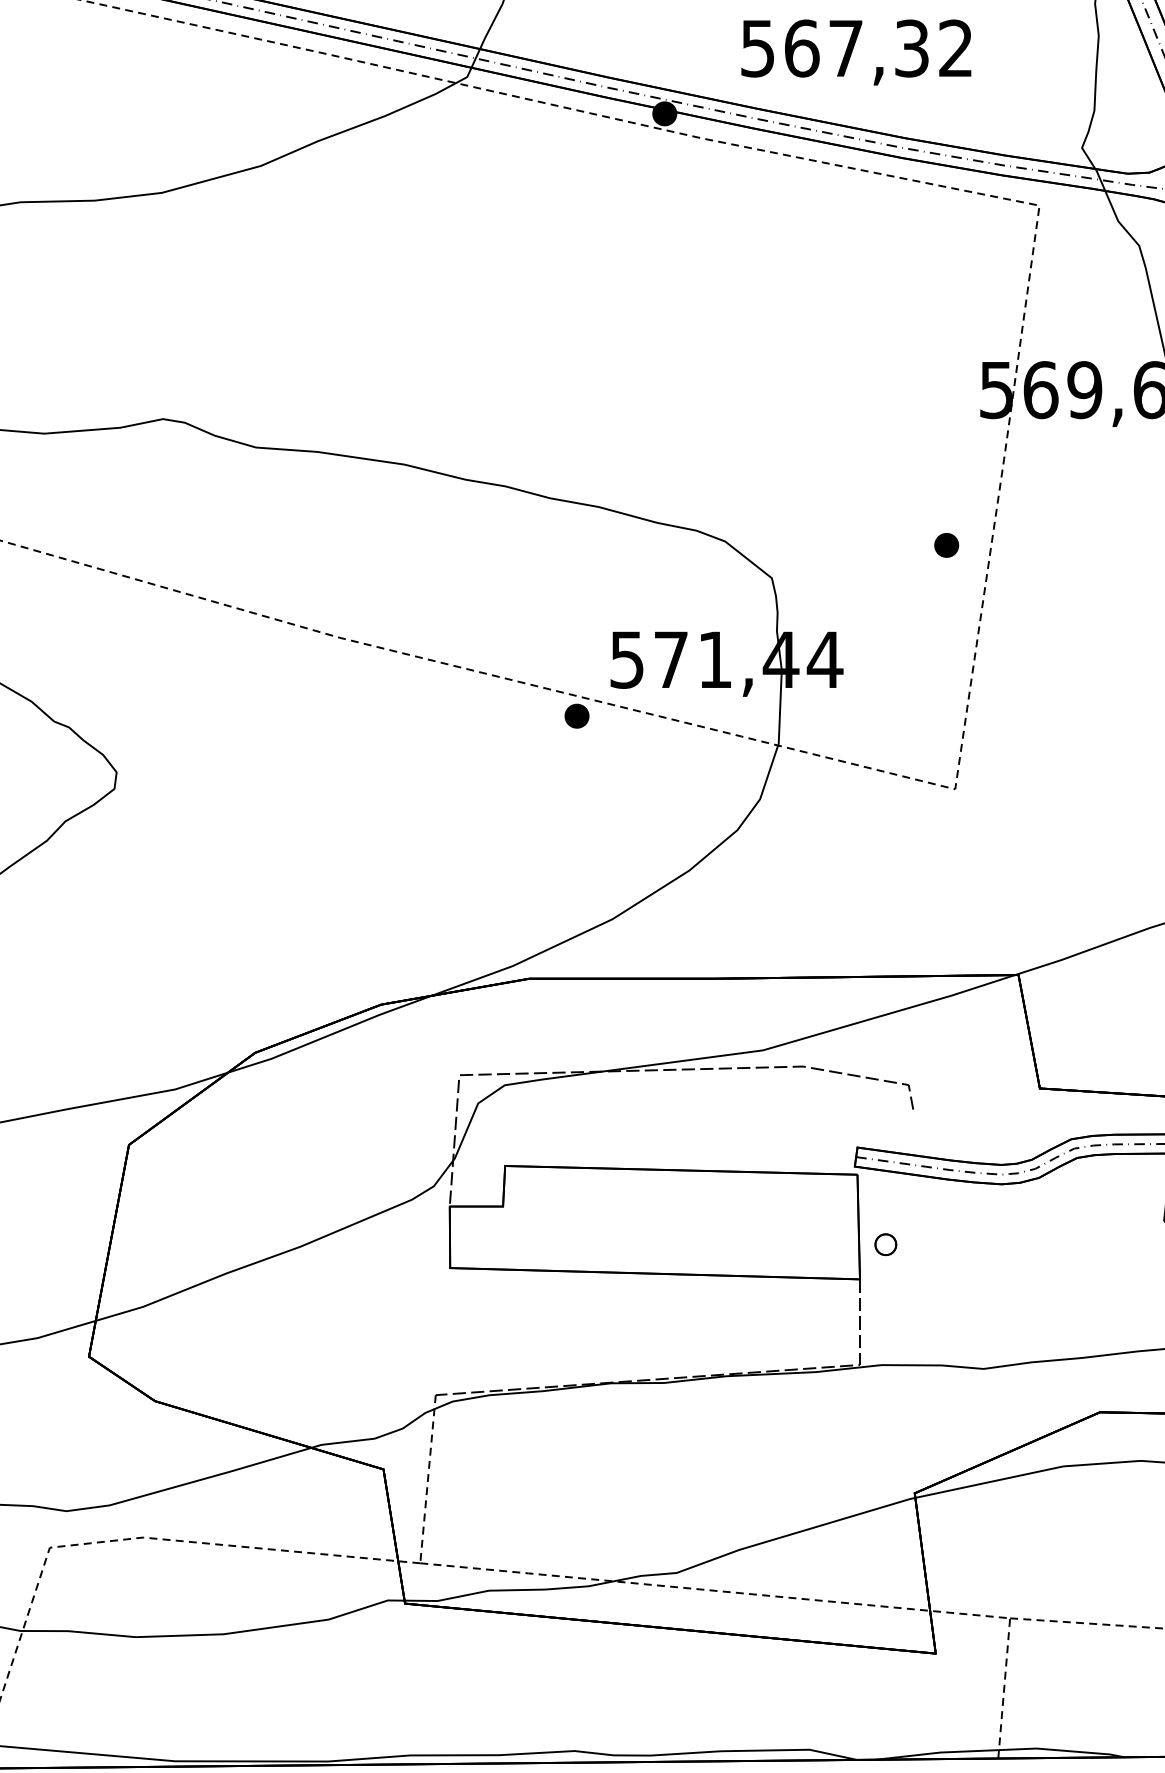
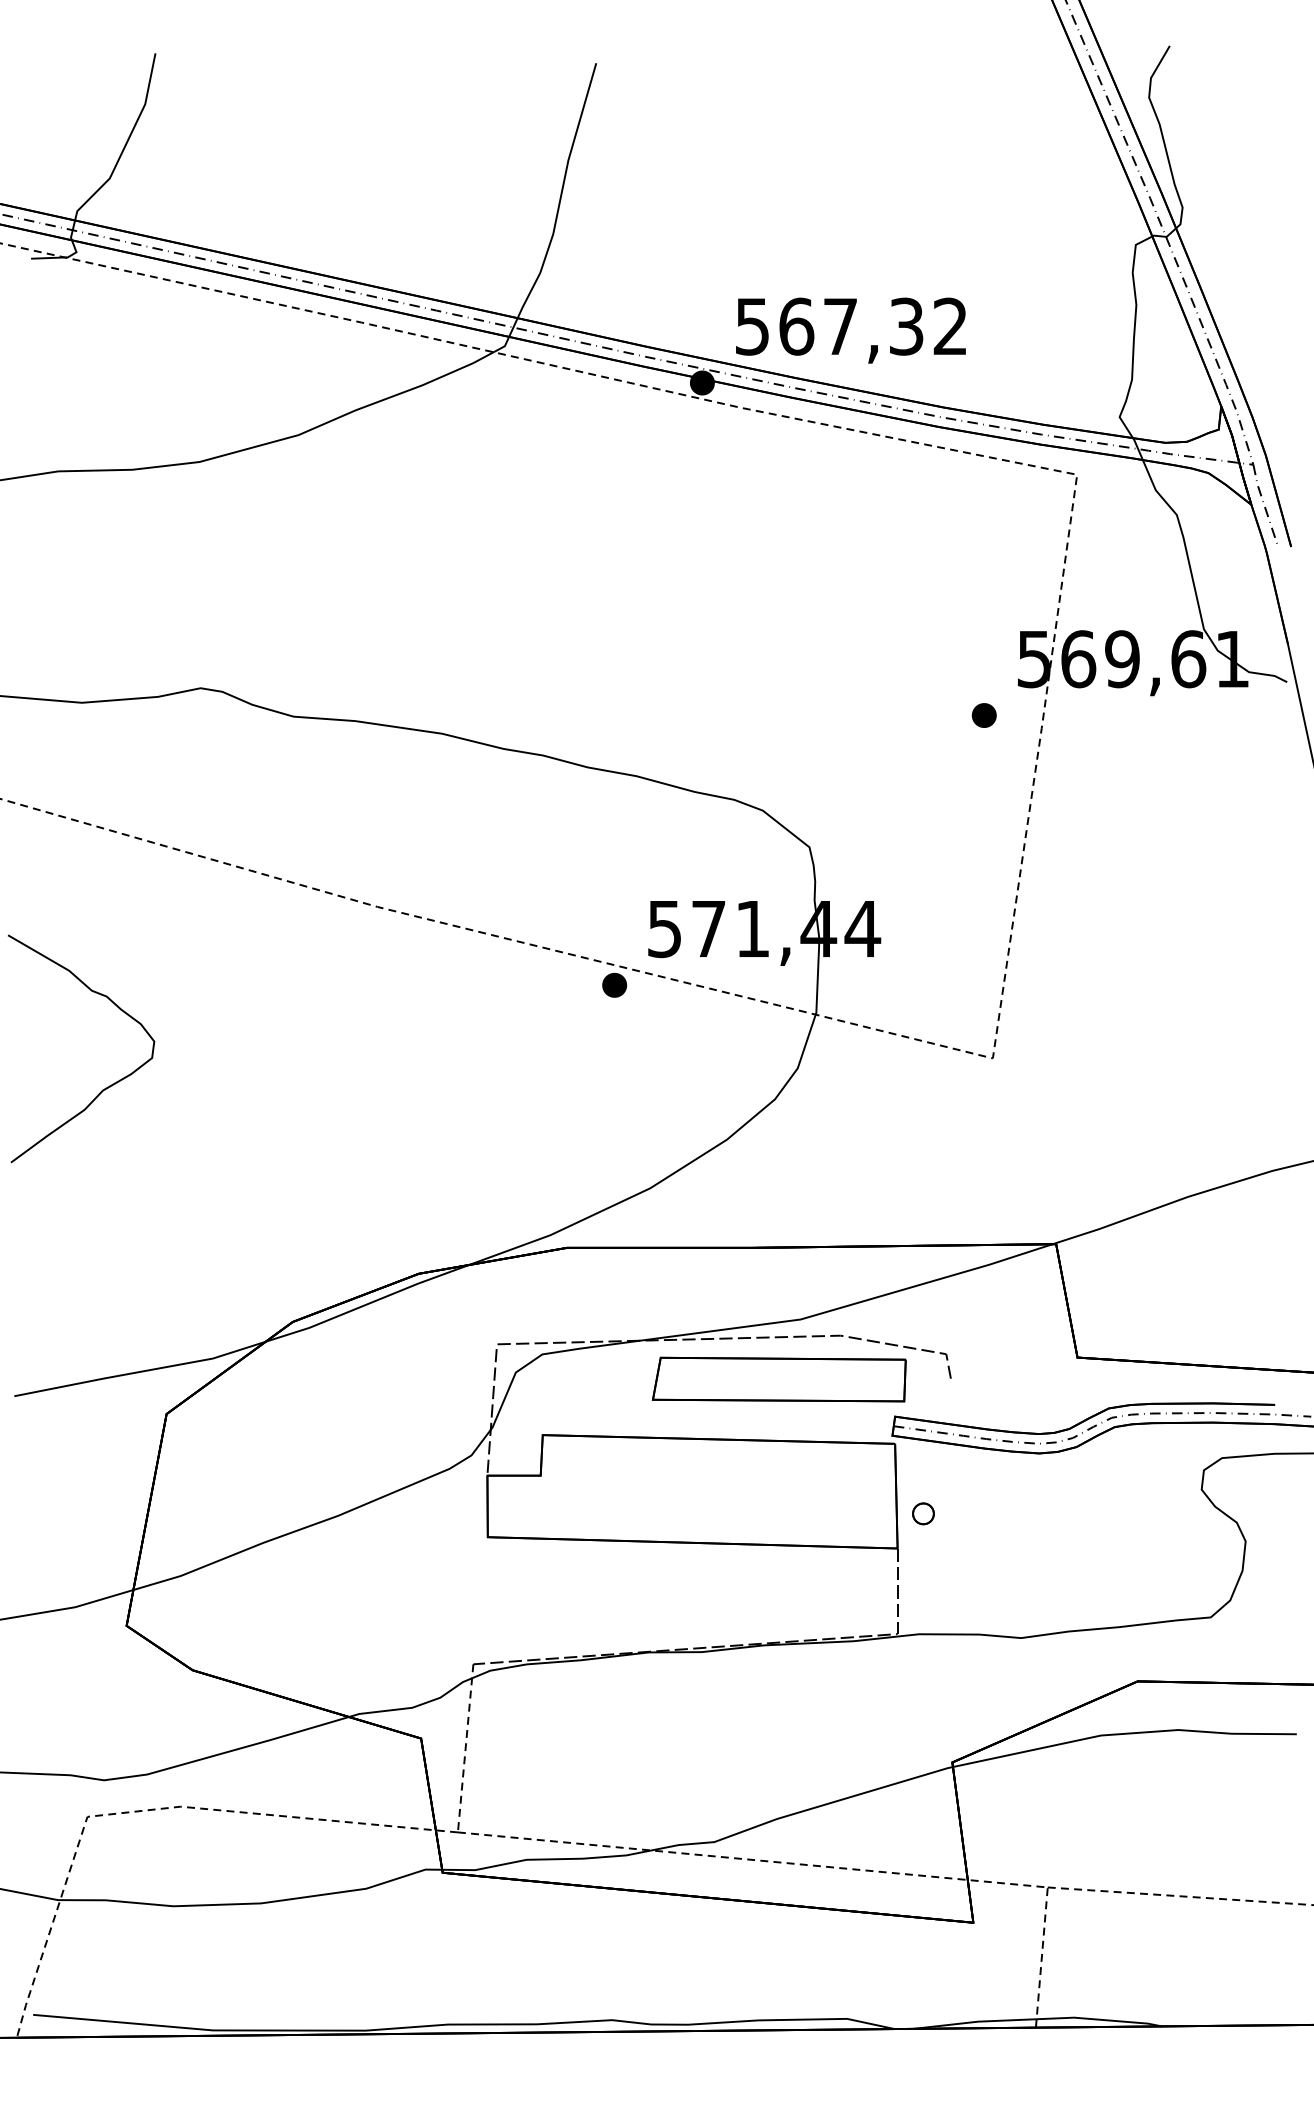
text: (855, 52) -> (850, 330), moved
part: (945, 545) -> (983, 715), moved
part: (740, 1110) -> (778, 1379), added

